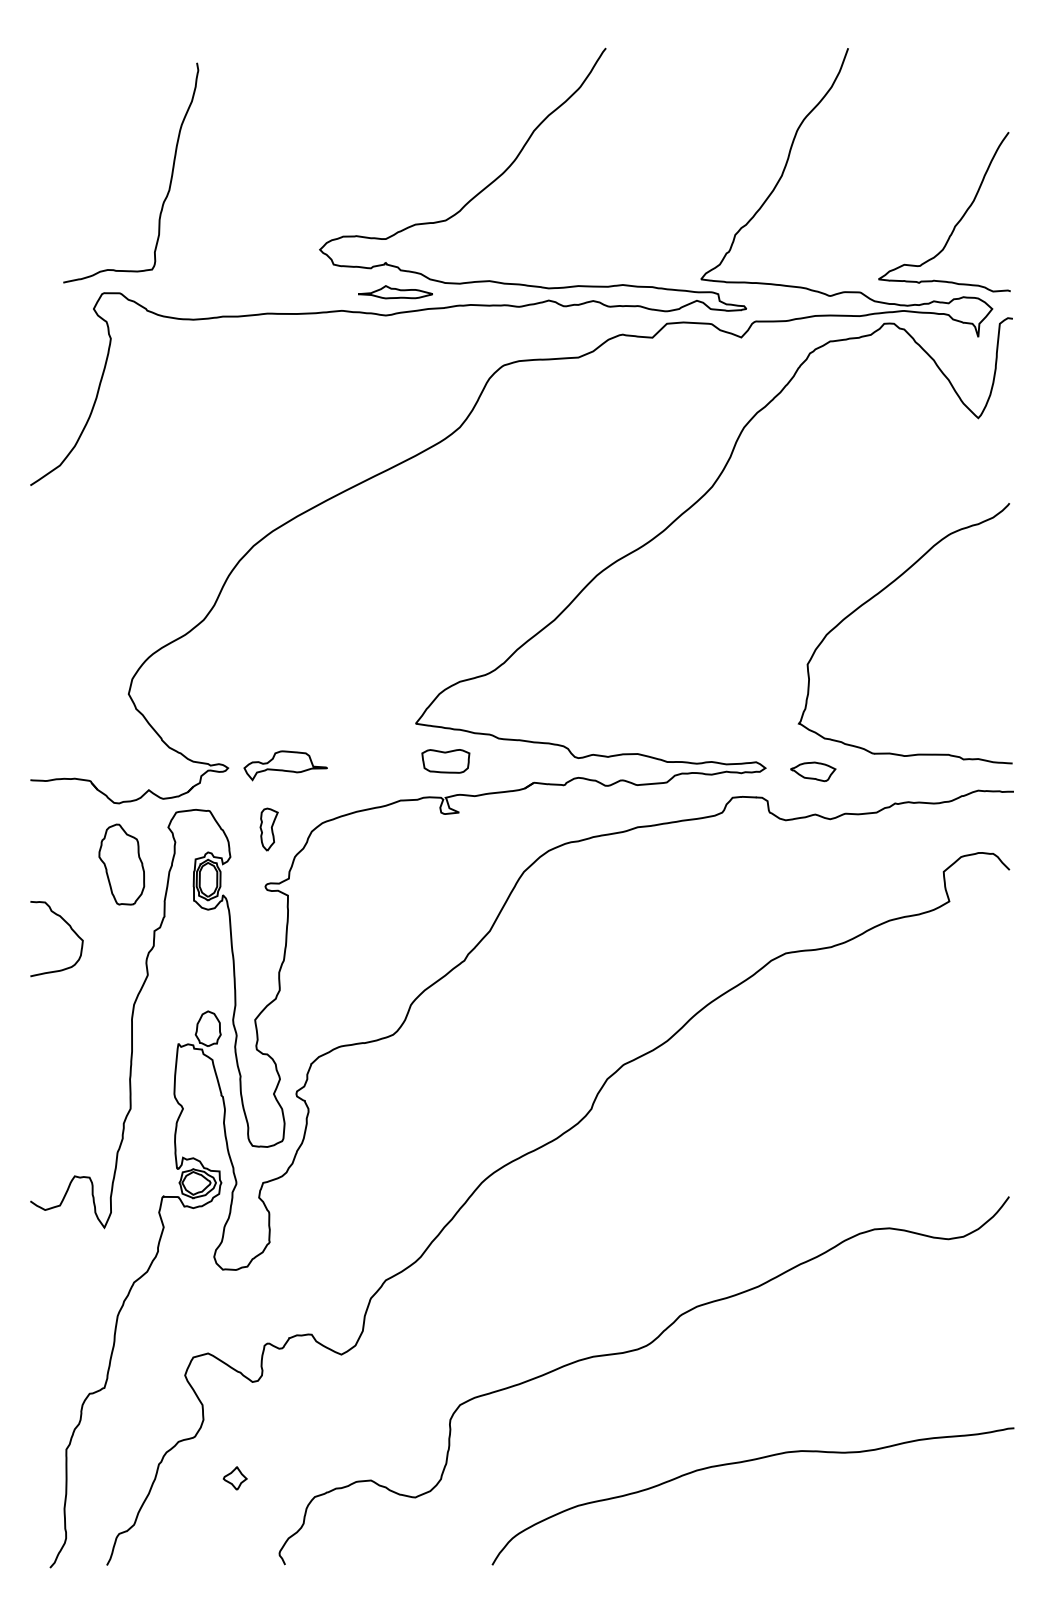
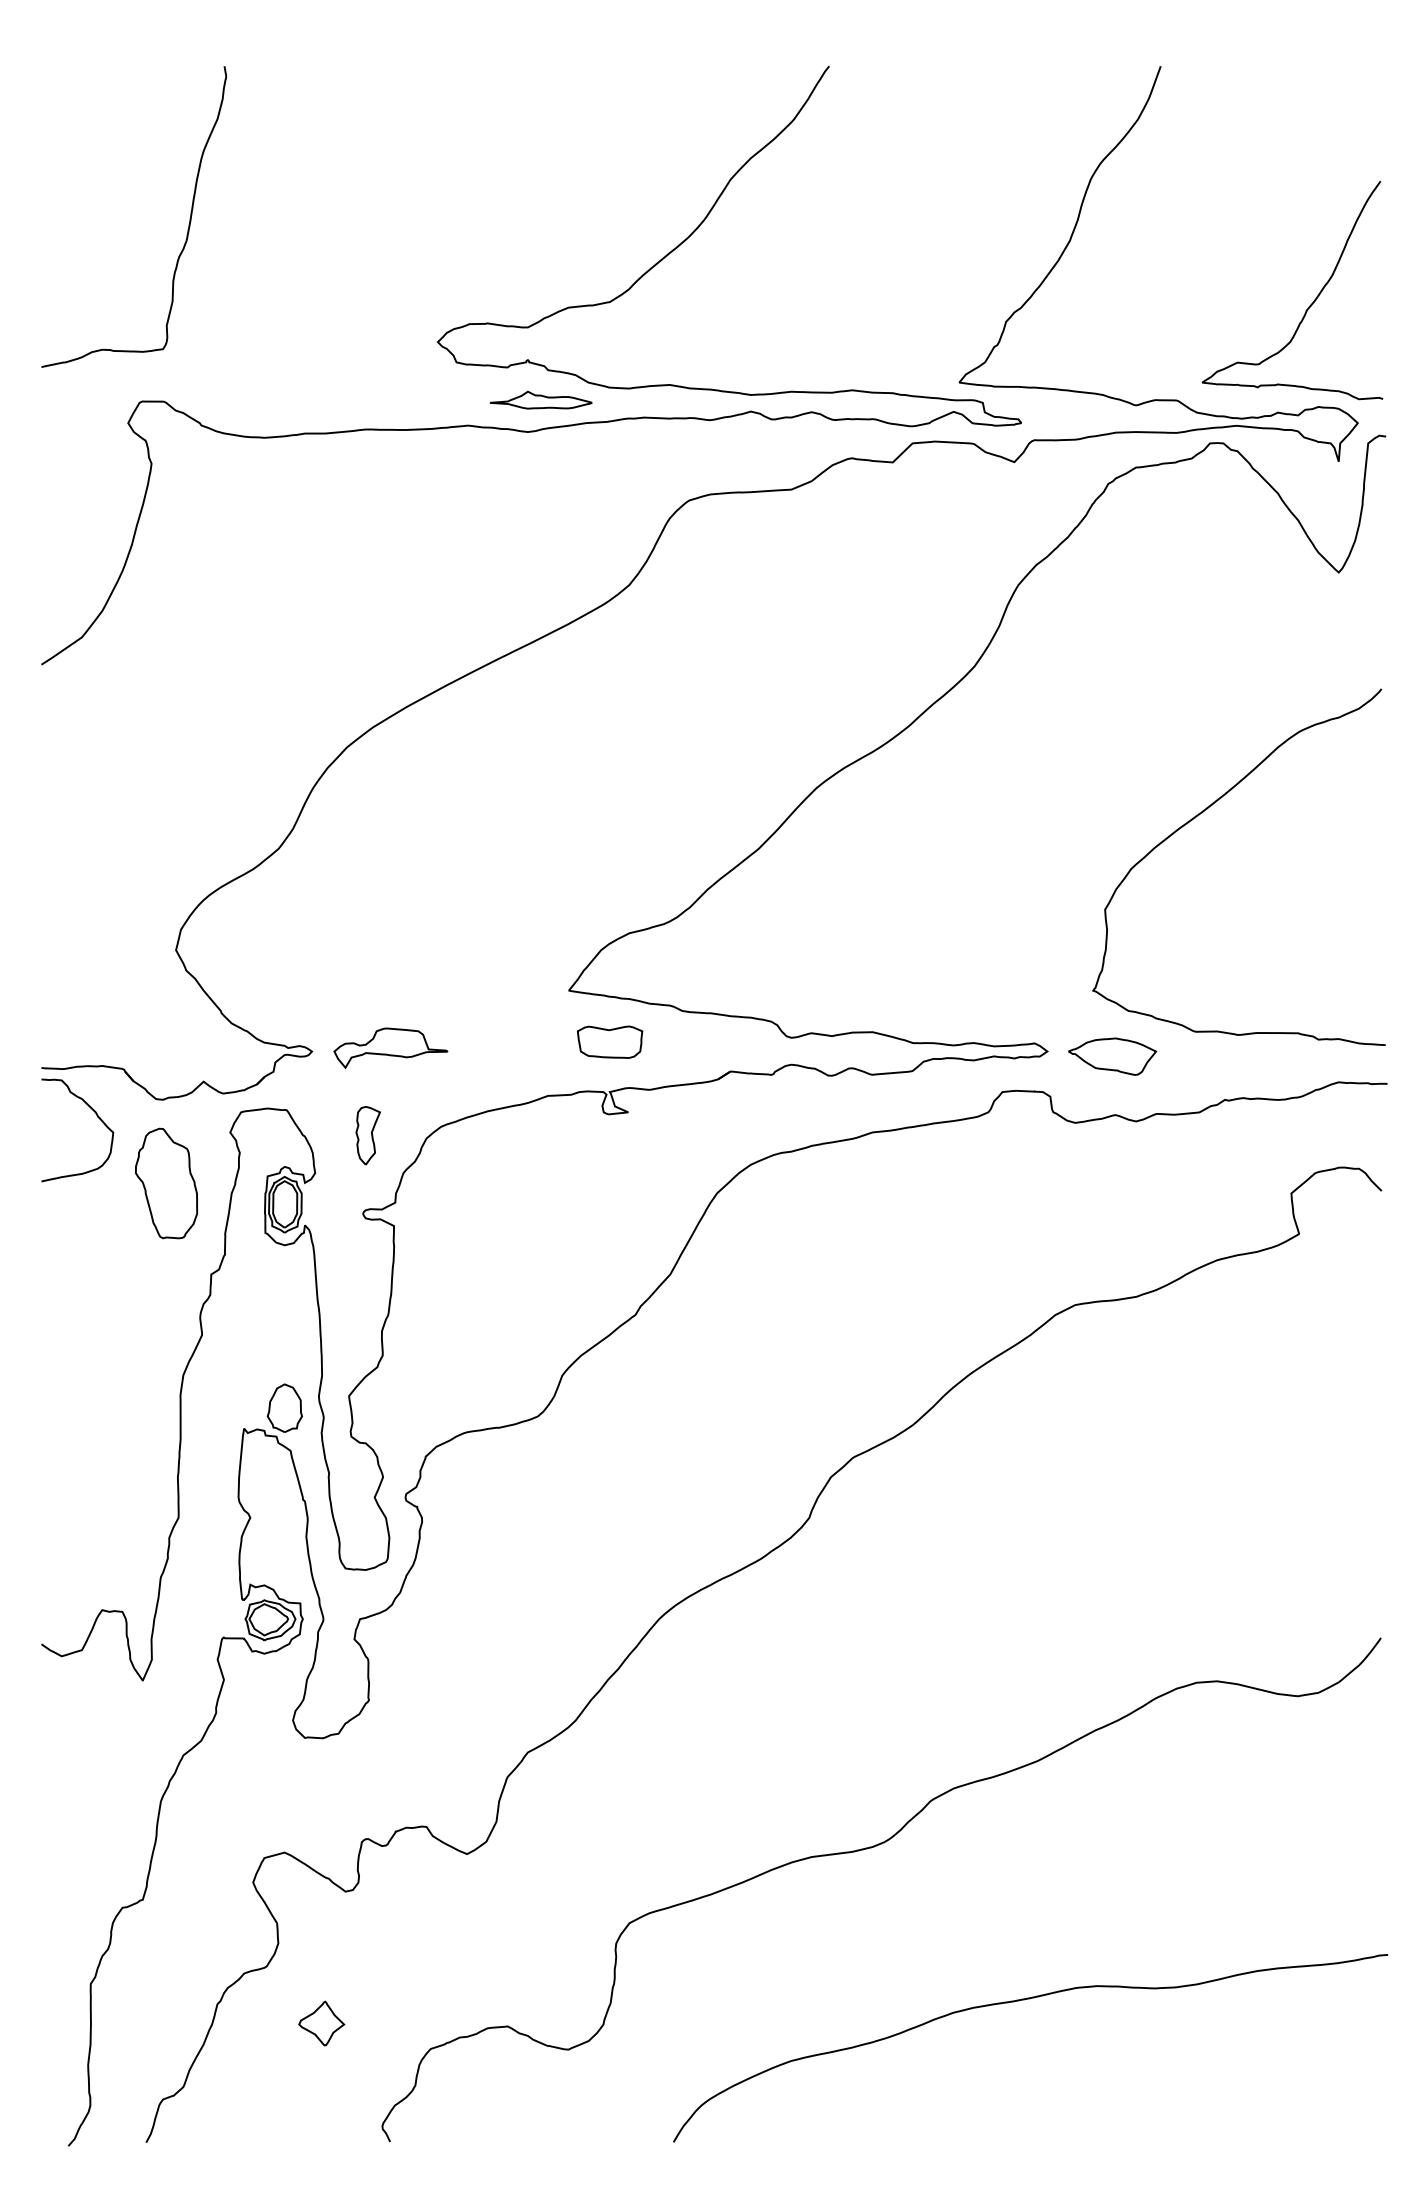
curve: (169, 182) -> (187, 229), moved
part: (813, 771) -> (1112, 1056), size x1.43
curve: (71, 929) -> (97, 1117), moved
part: (235, 1478) -> (321, 2023), size x1.43

